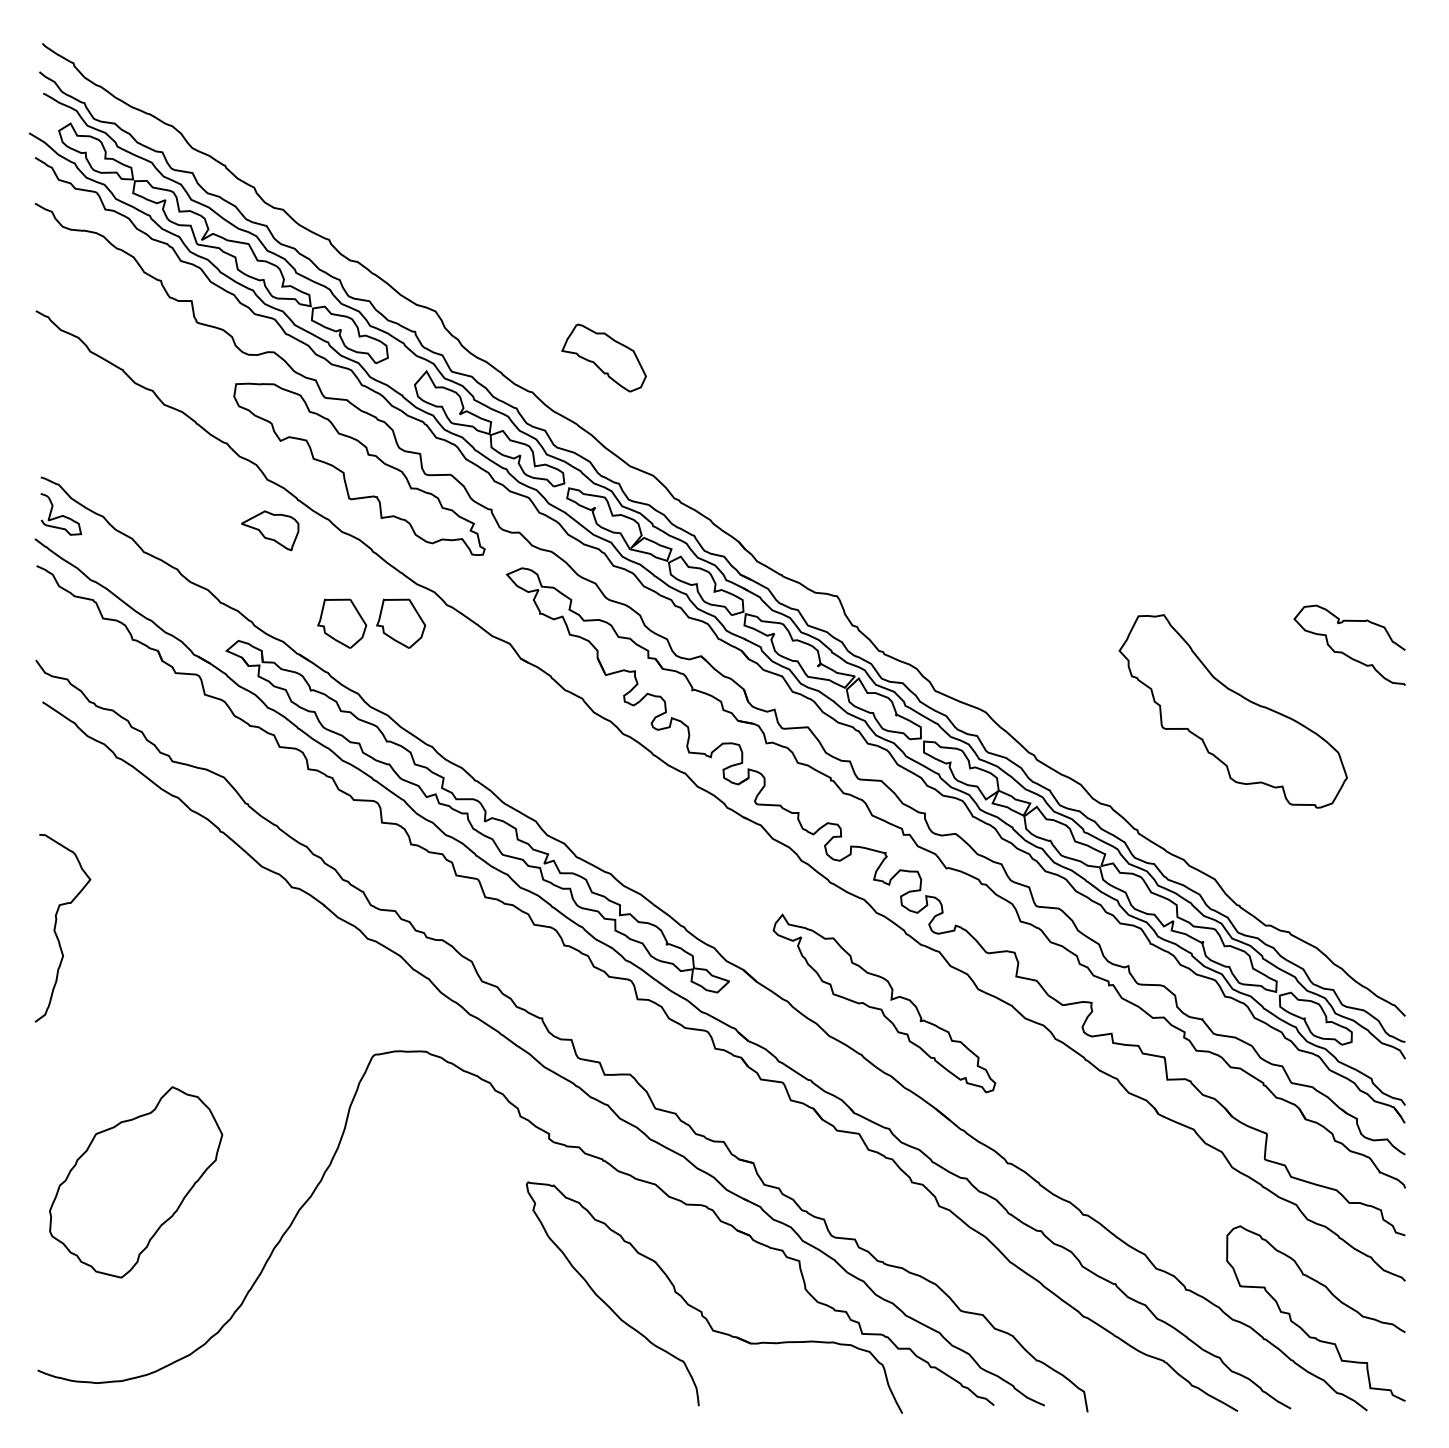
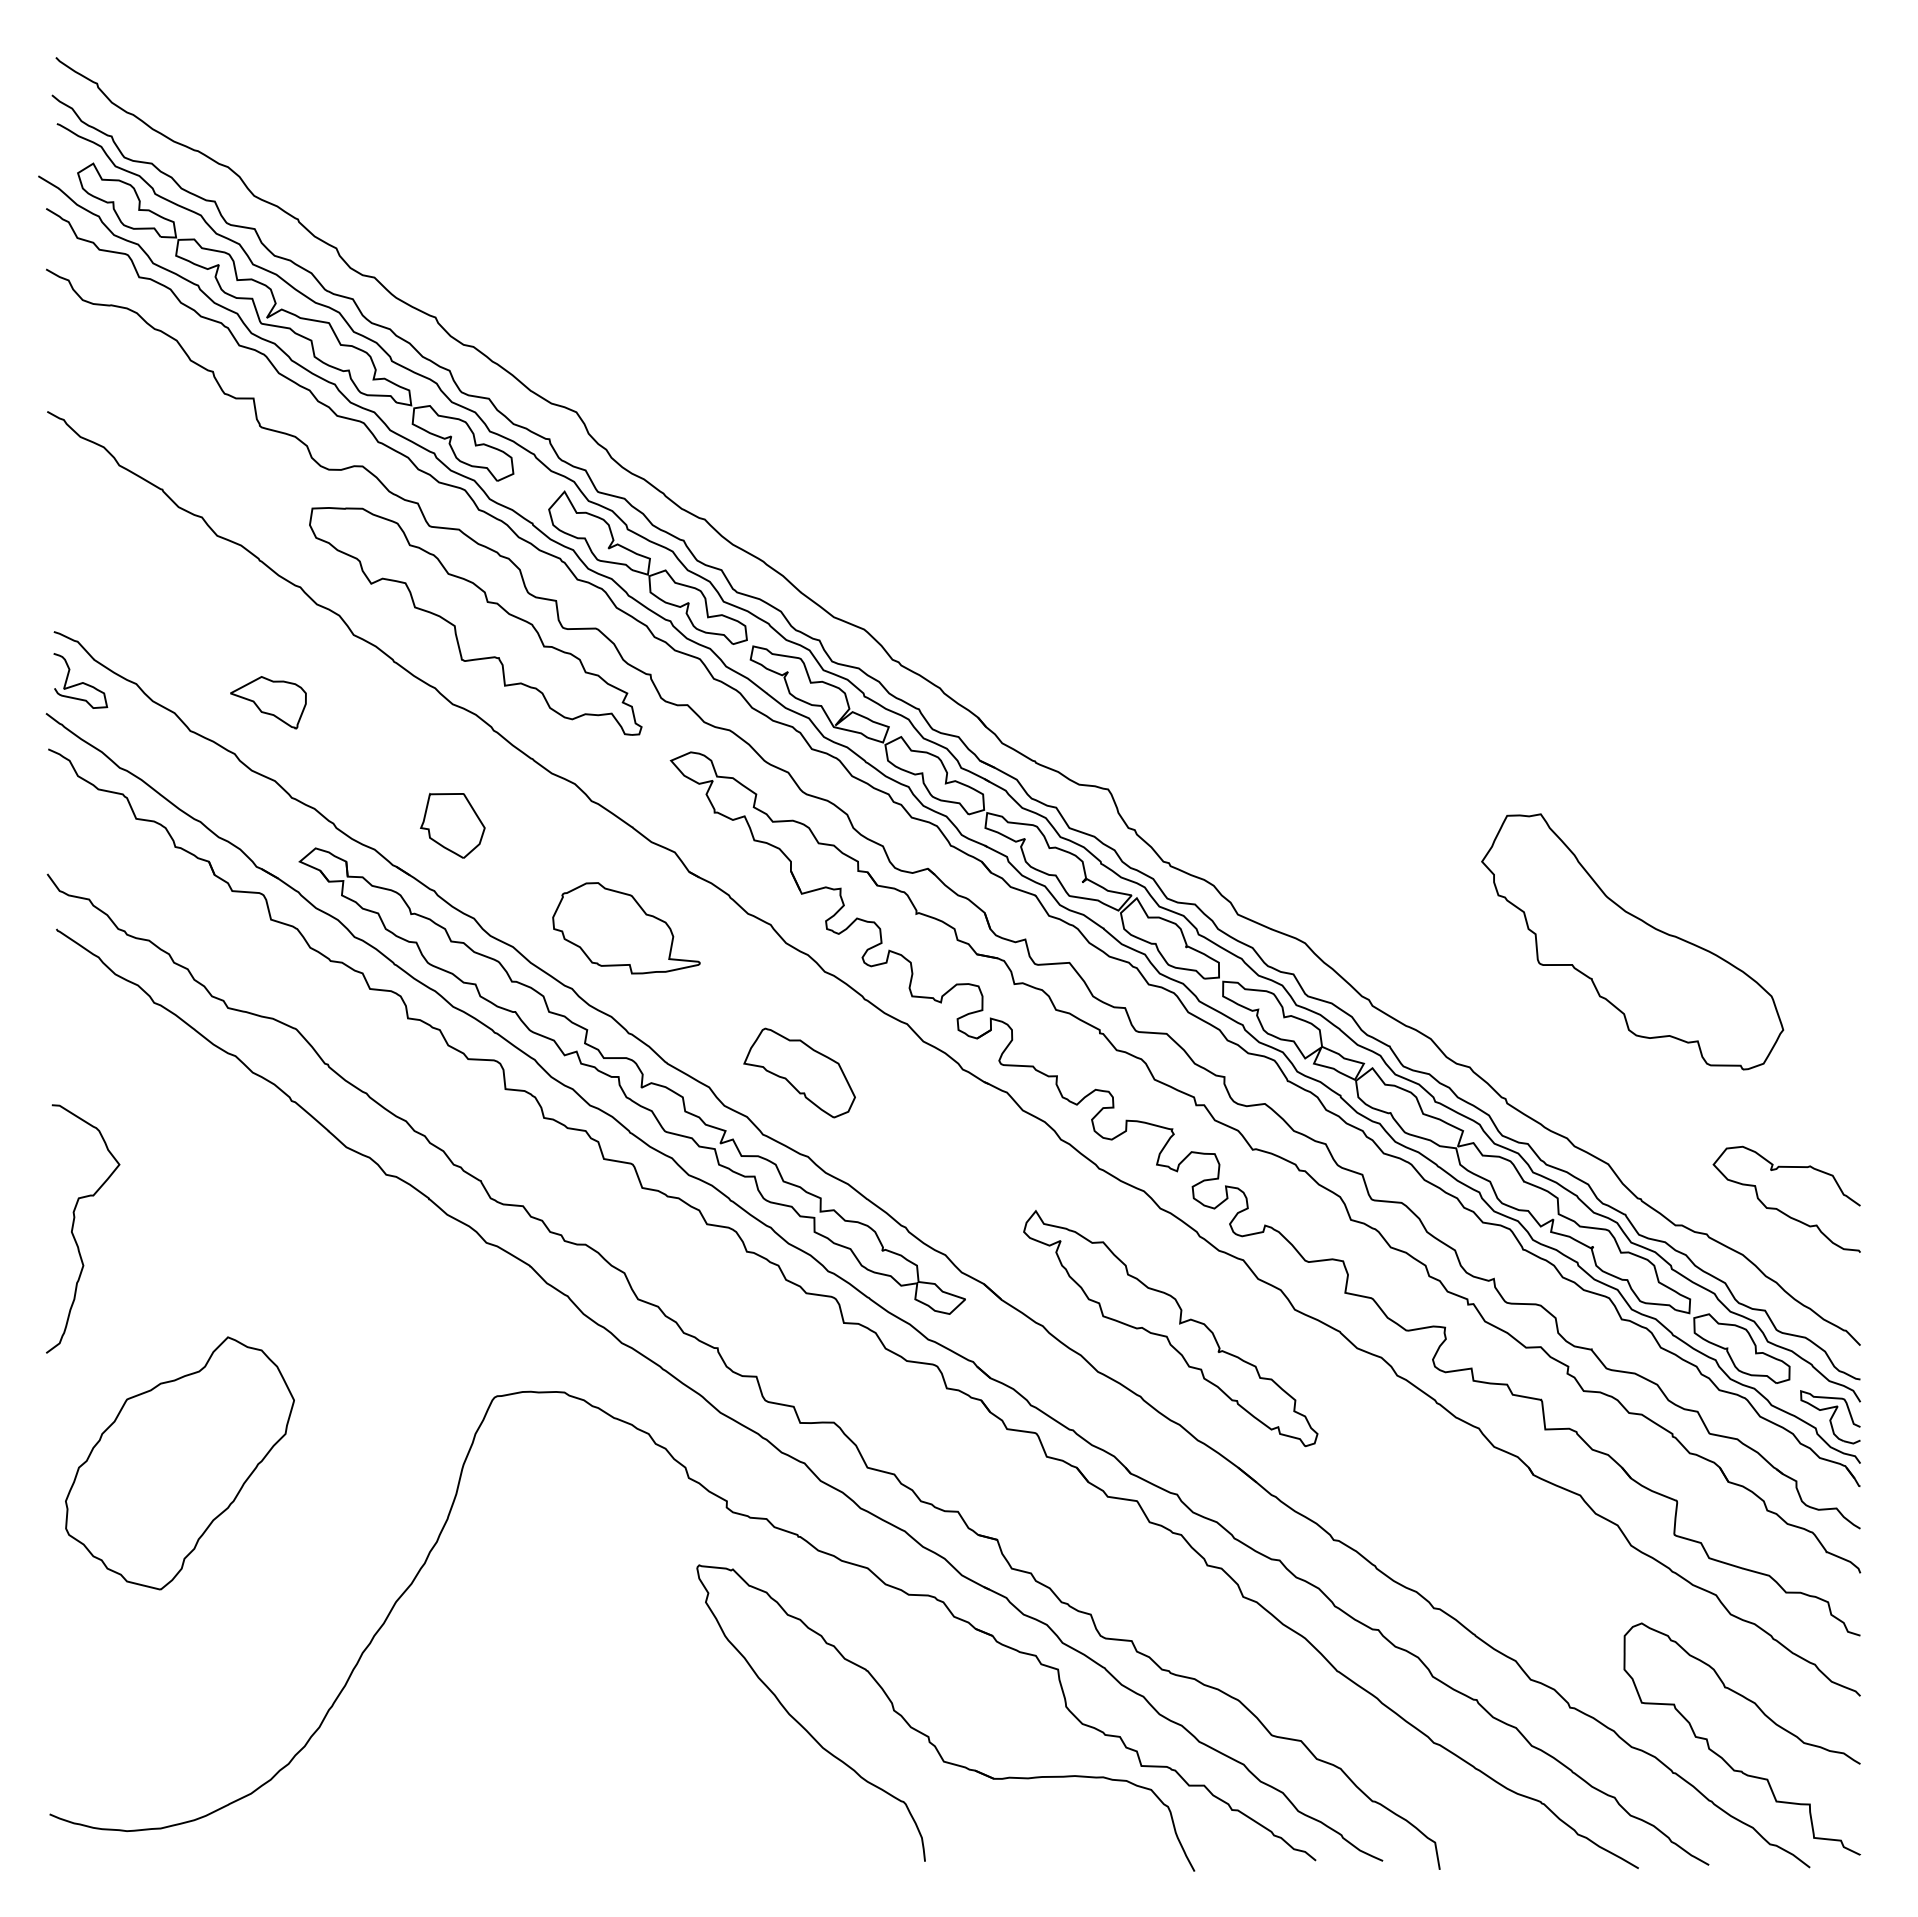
part: (604, 357) -> (799, 1072), moved
part: (270, 530) -> (268, 702), moved
part: (400, 623) -> (530, 825), removed
curve: (1345, 653) -> (1781, 1210), moved
part: (473, 701) -> (626, 928), added
part: (1382, 1070) -> (1830, 1417), added
part: (135, 1182) -> (179, 1463), moved

